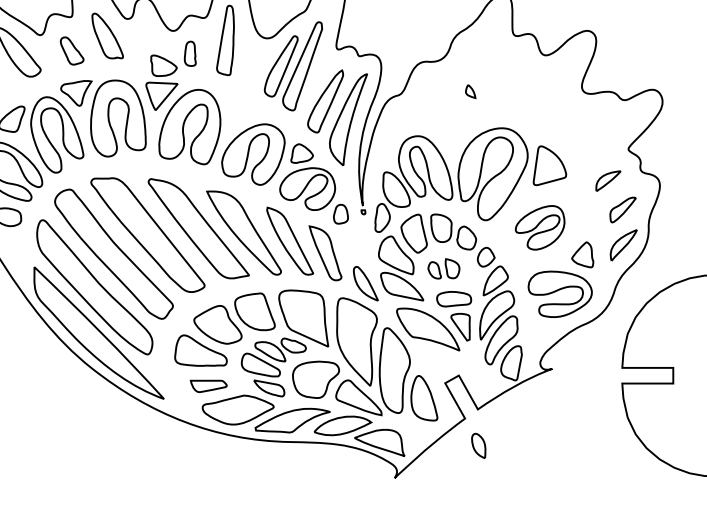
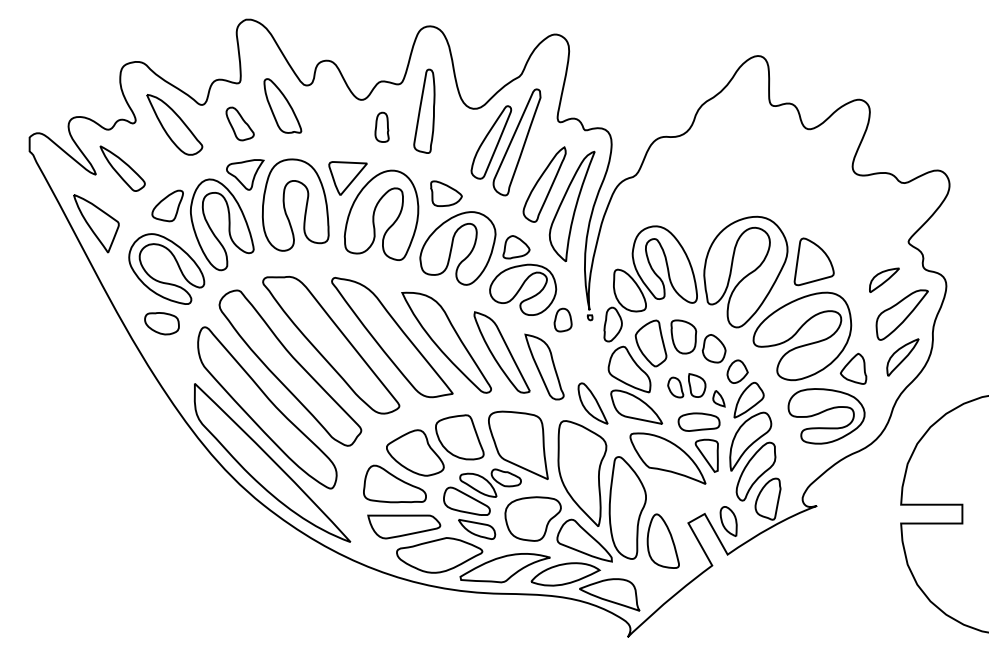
part: (164, 65) -> (446, 193), moved
part: (470, 91) -> (718, 398), moved
part: (622, 209) -> (901, 314), size x1.67
part: (540, 227) -> (802, 336), size x1.67
part: (208, 386) -> (404, 526), size x1.67
part: (478, 445) -> (728, 521), moved

